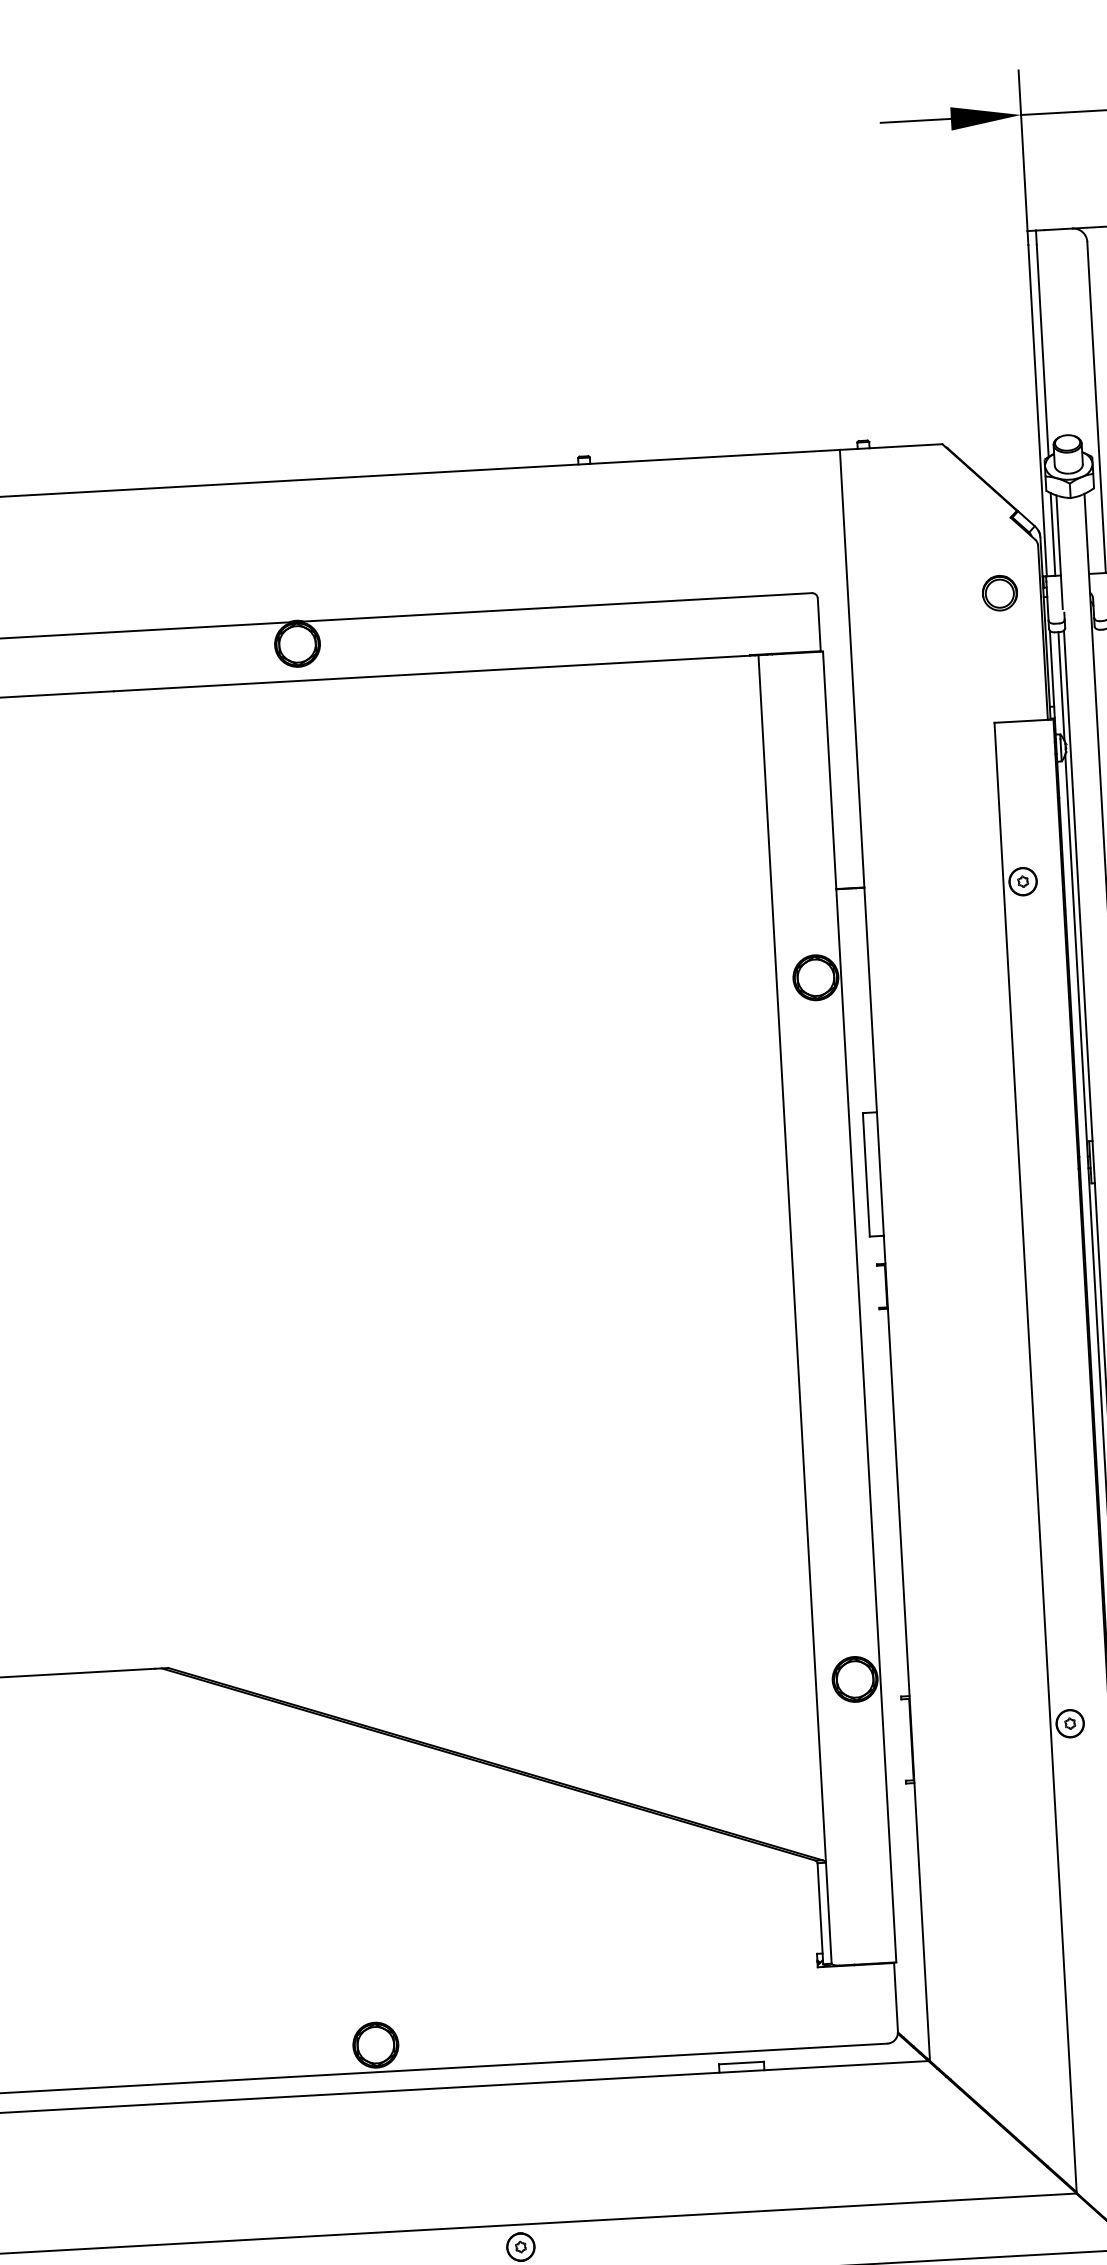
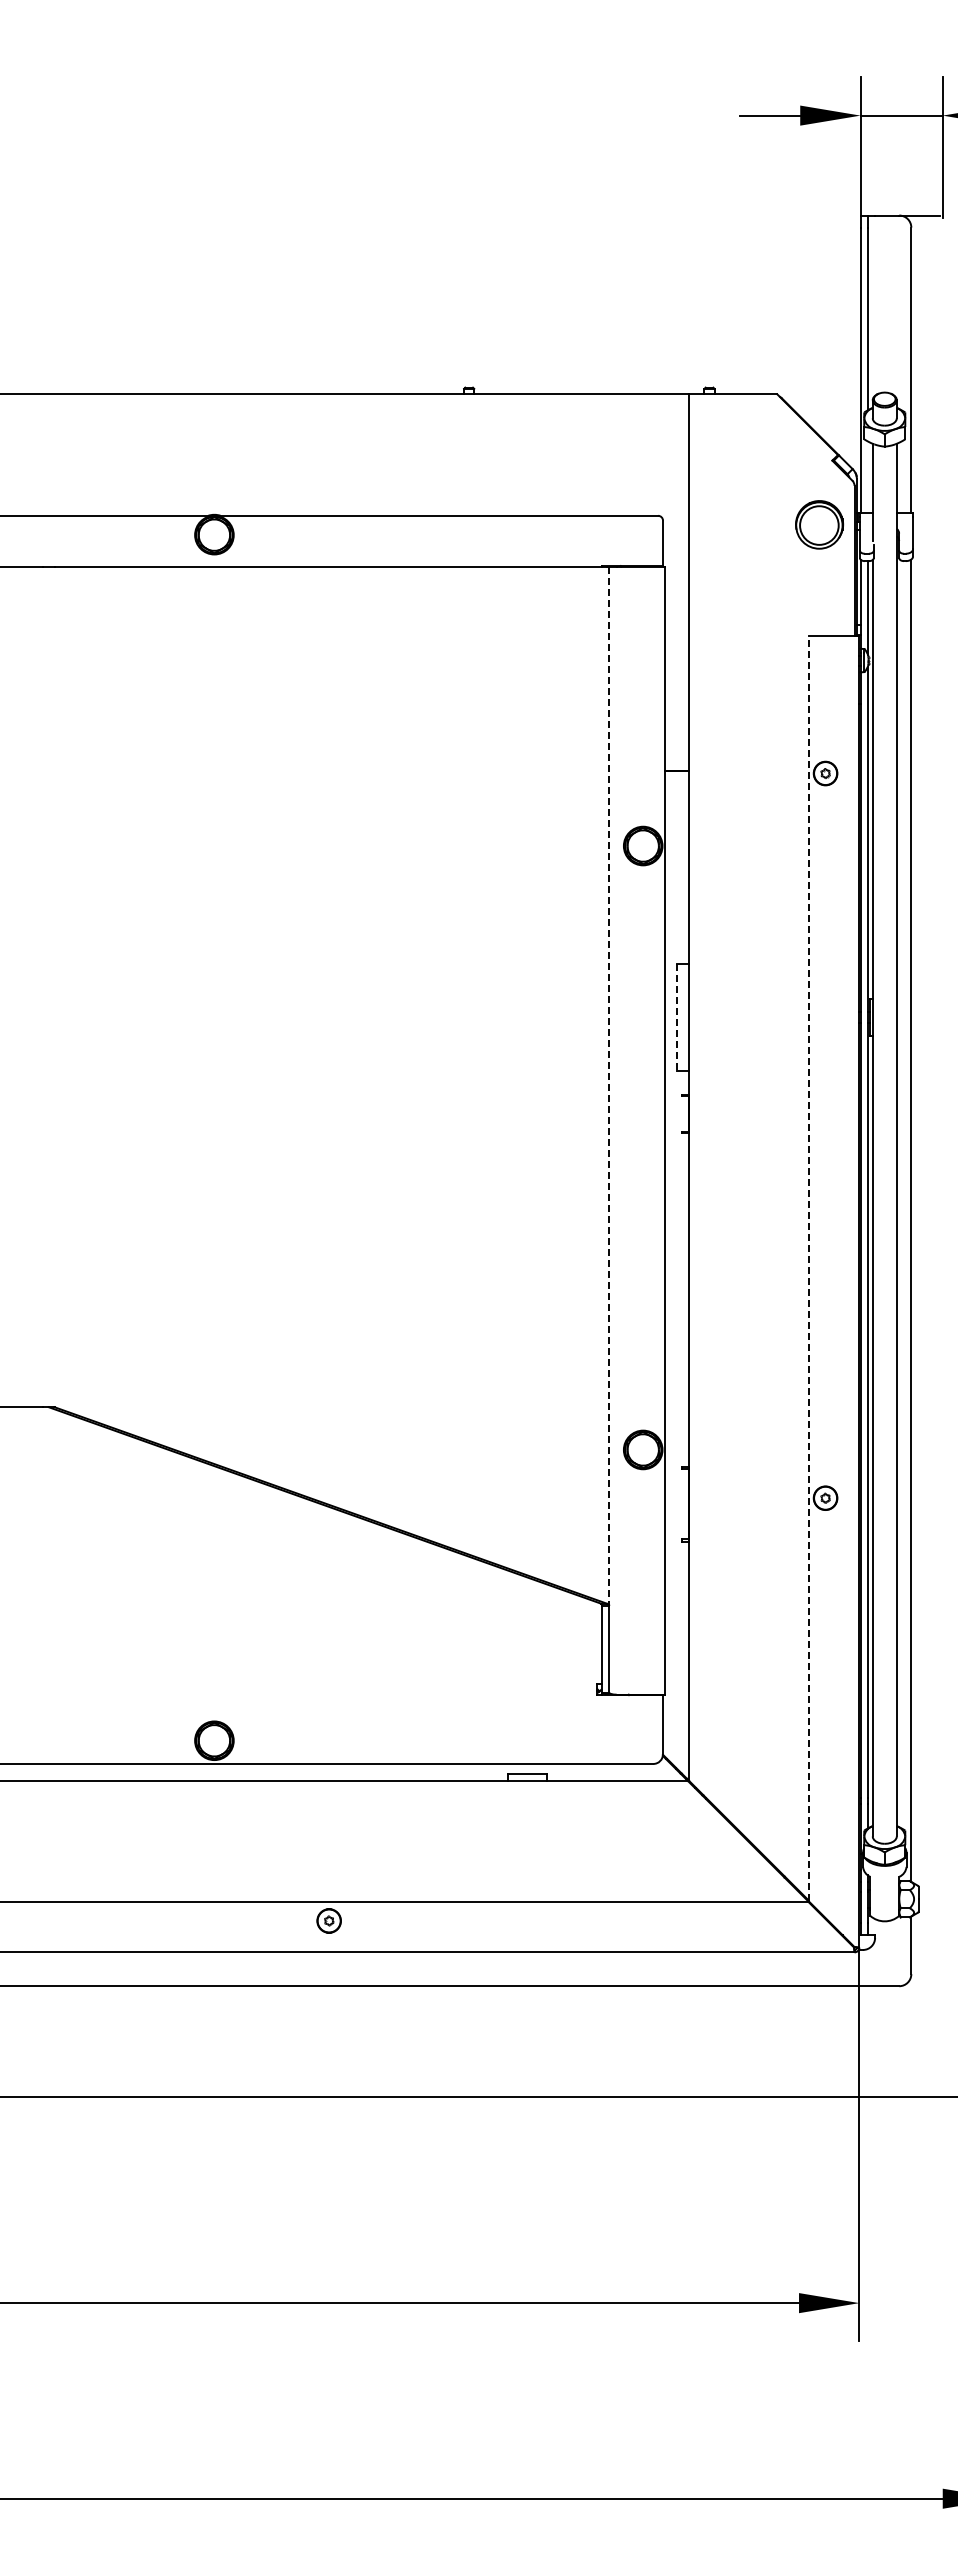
line: (1052, 533) -> (867, 476), removed
part: (999, 592) -> (819, 524), size x1.6
line: (866, 1175) -> (677, 1018), solid -> dashed
line: (792, 1259) -> (609, 1086), solid -> dashed
line: (1035, 1457) -> (808, 1268), solid -> dashed

